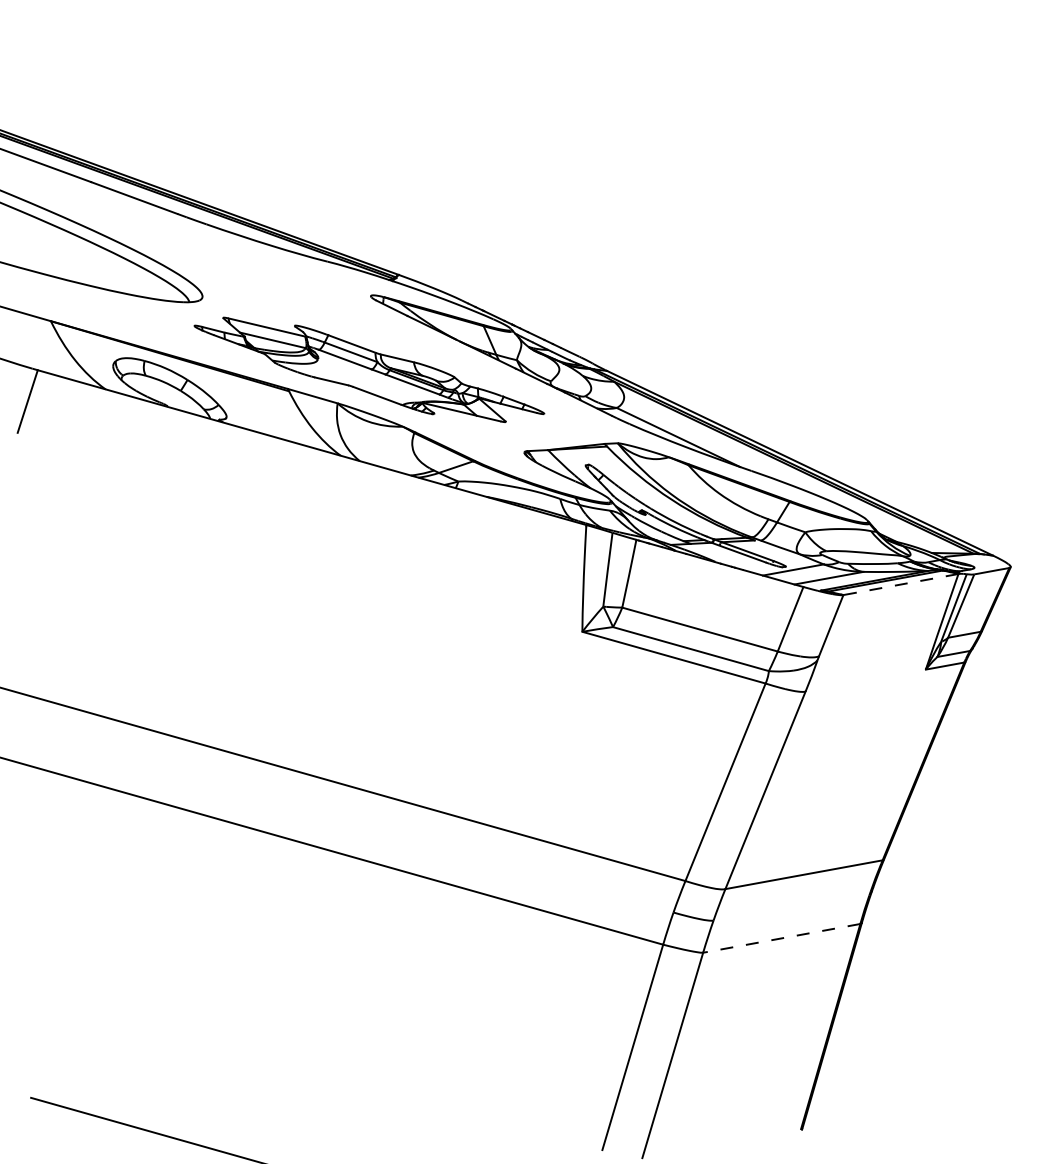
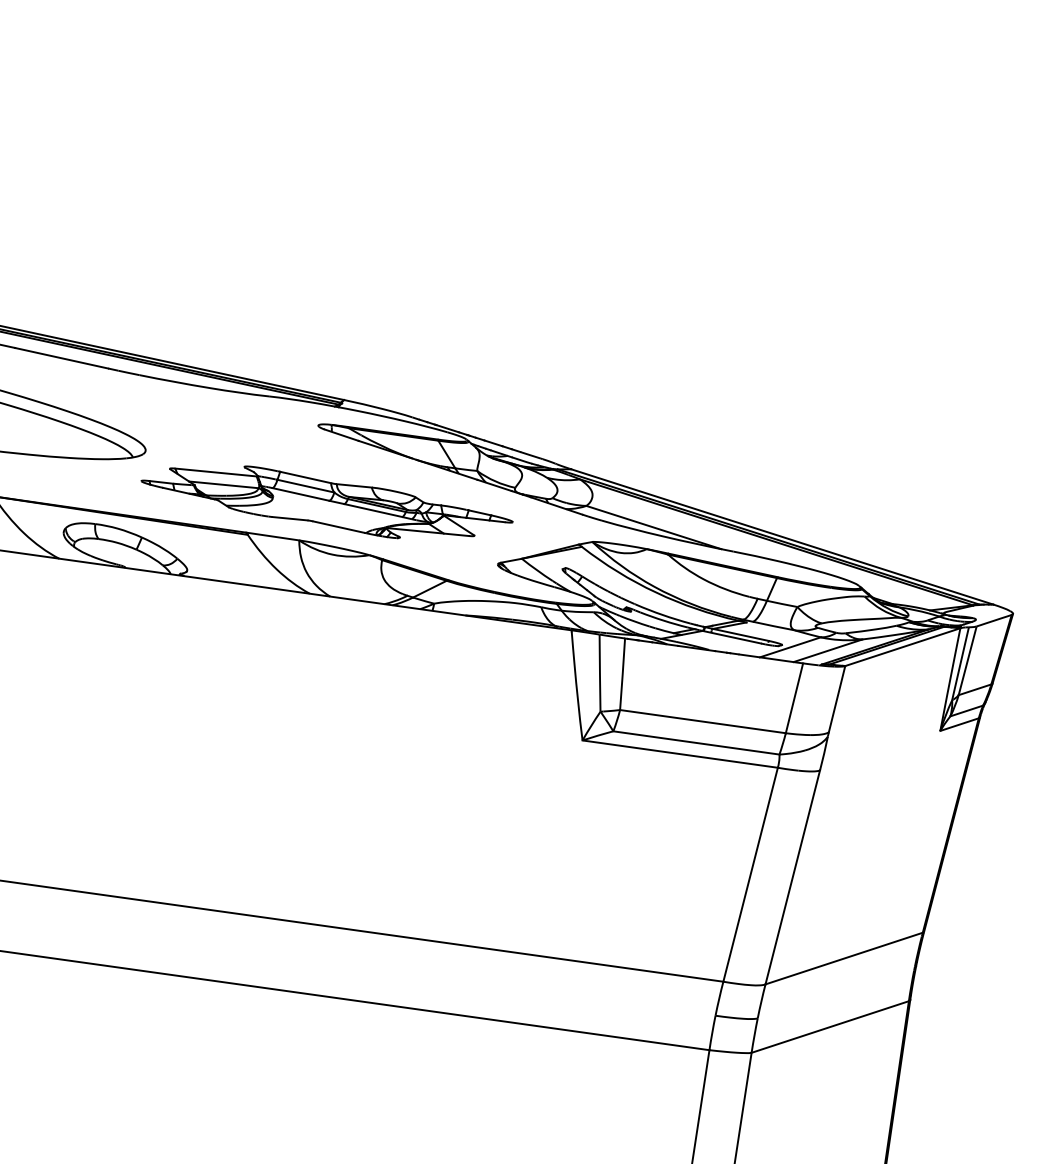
line: (900, 584) -> (902, 647), dashed -> solid
line: (781, 938) -> (830, 1027), dashed -> solid

